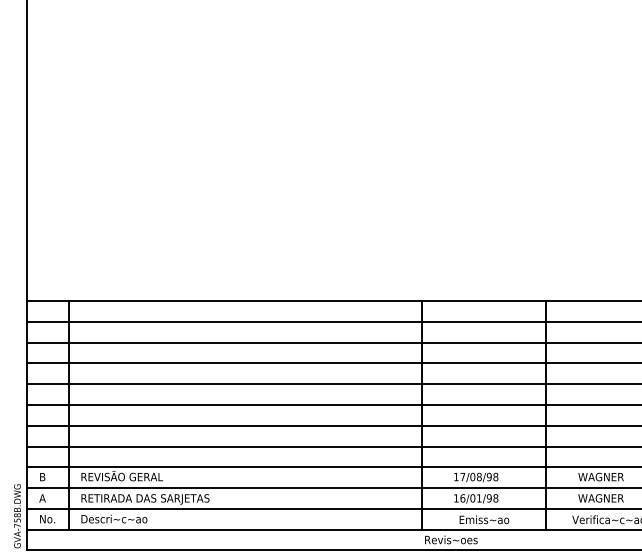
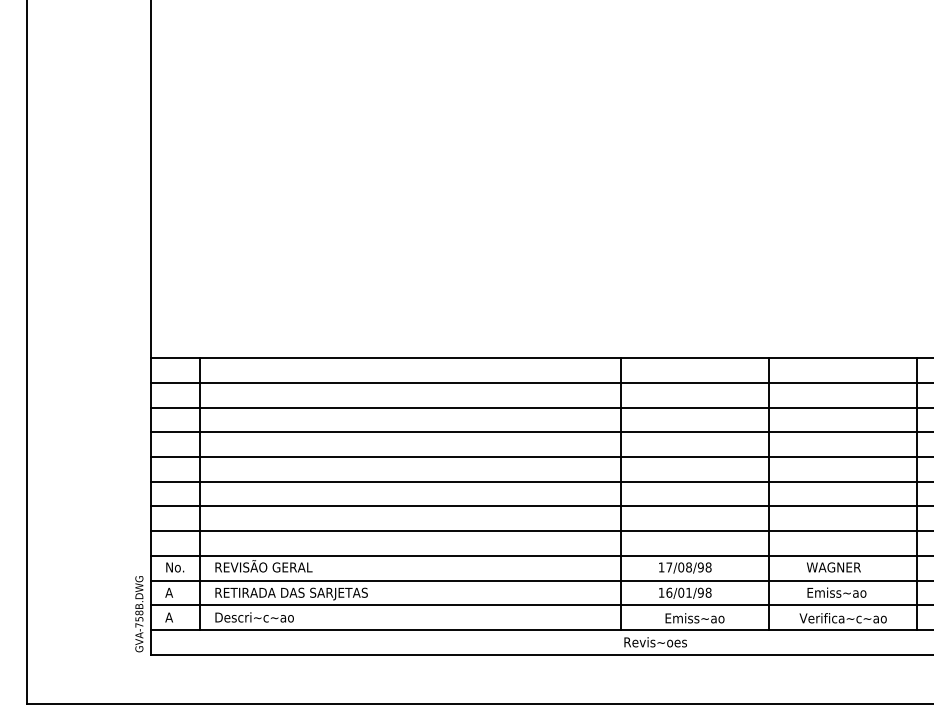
text: (47, 477) -> (175, 567), B -> No.
text: (603, 498) -> (836, 592), WAGNER -> Emiss~ao
text: (47, 519) -> (174, 617), No. -> A

